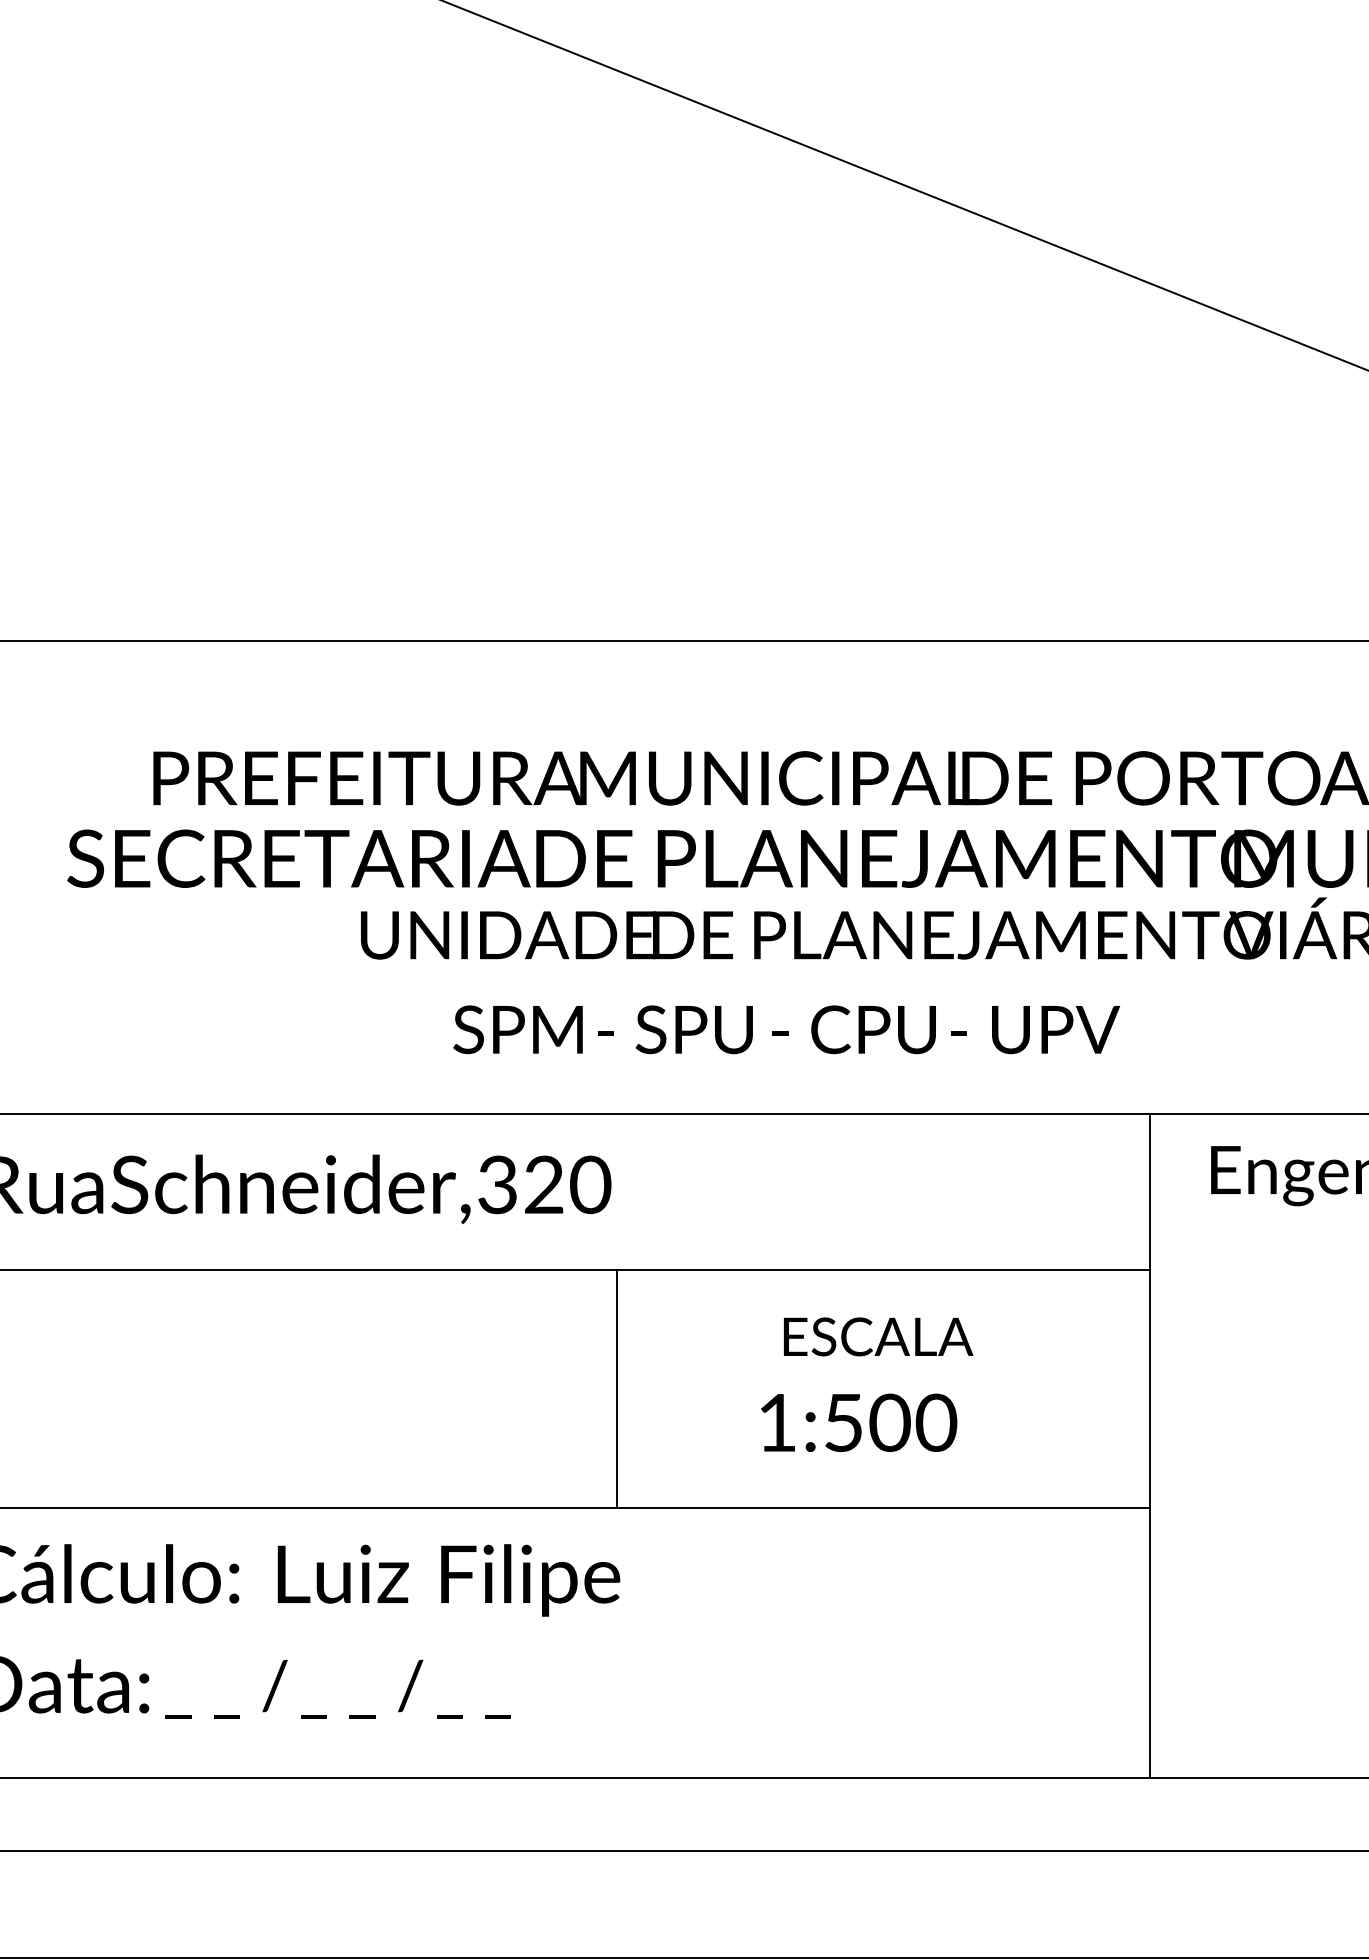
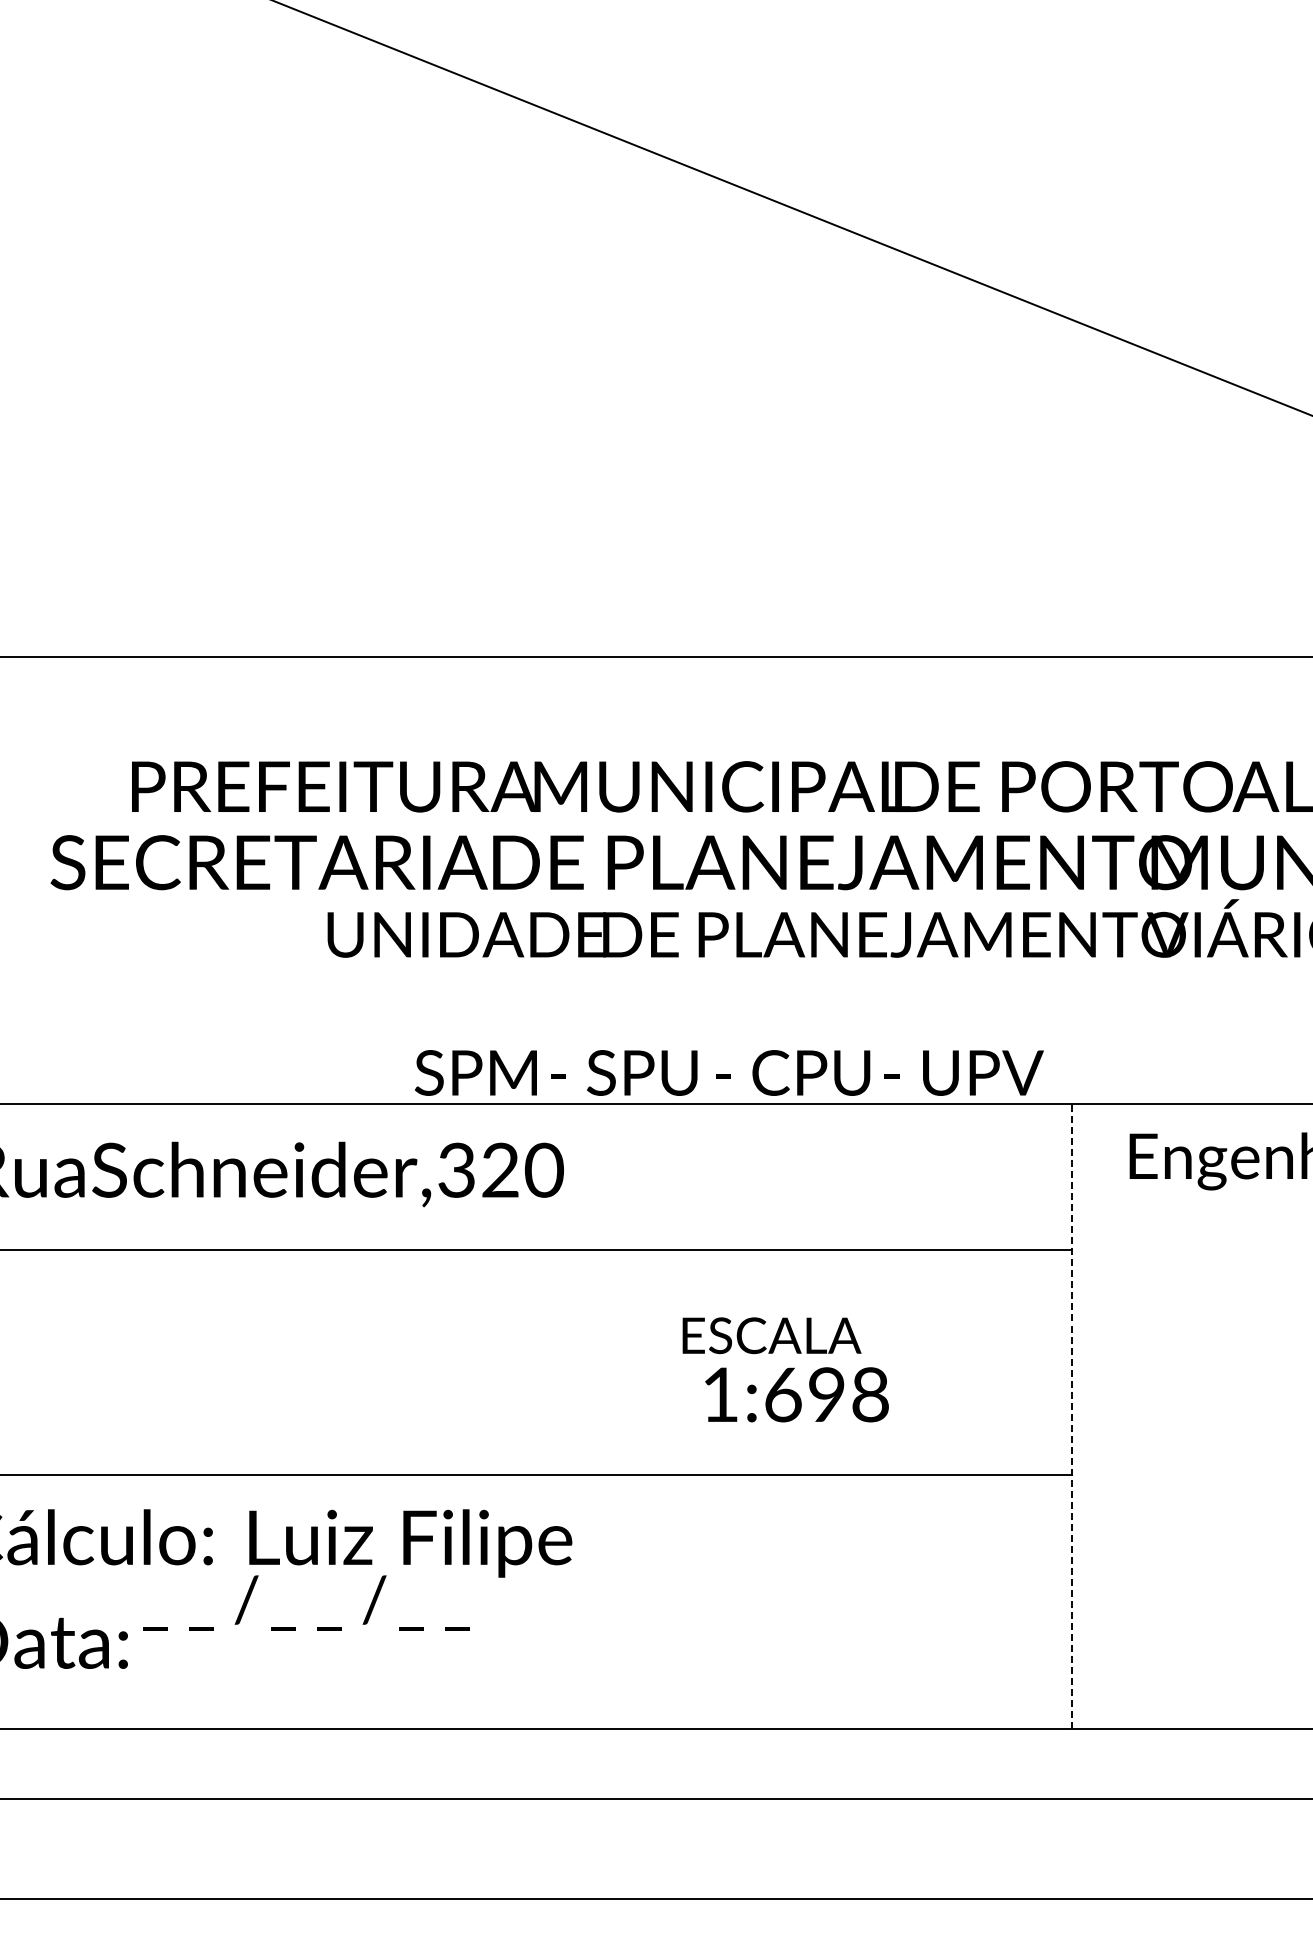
text: (786, 1029) -> (729, 1072), moved
text: (878, 1336) -> (771, 1335), moved
line: (617, 1388) -> (569, 1362), removed
text: (890, 1422) -> (827, 1394), 1:500 -> 1:698
line: (1150, 1445) -> (1072, 1416), solid -> dashed
text: (338, 1688) -> (306, 1602), moved

